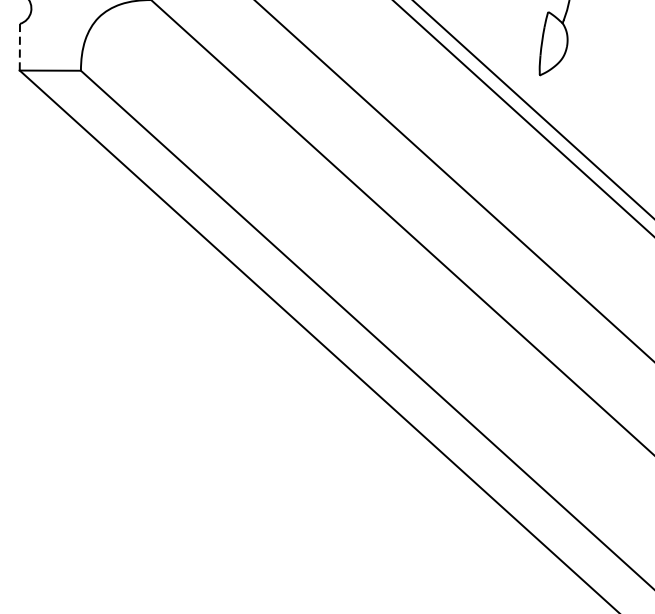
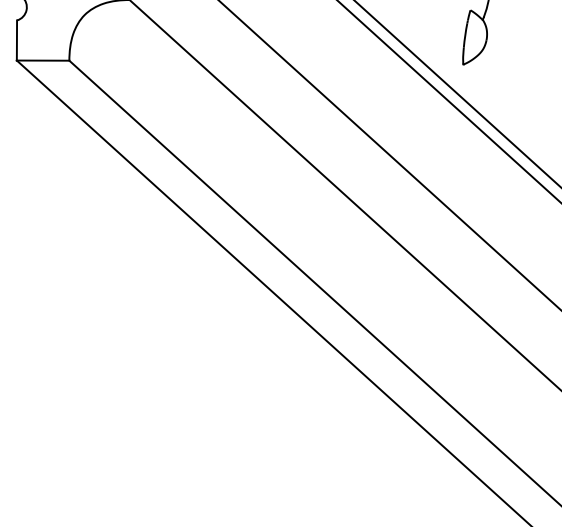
line: (19, 48) -> (16, 41), dashed -> solid

